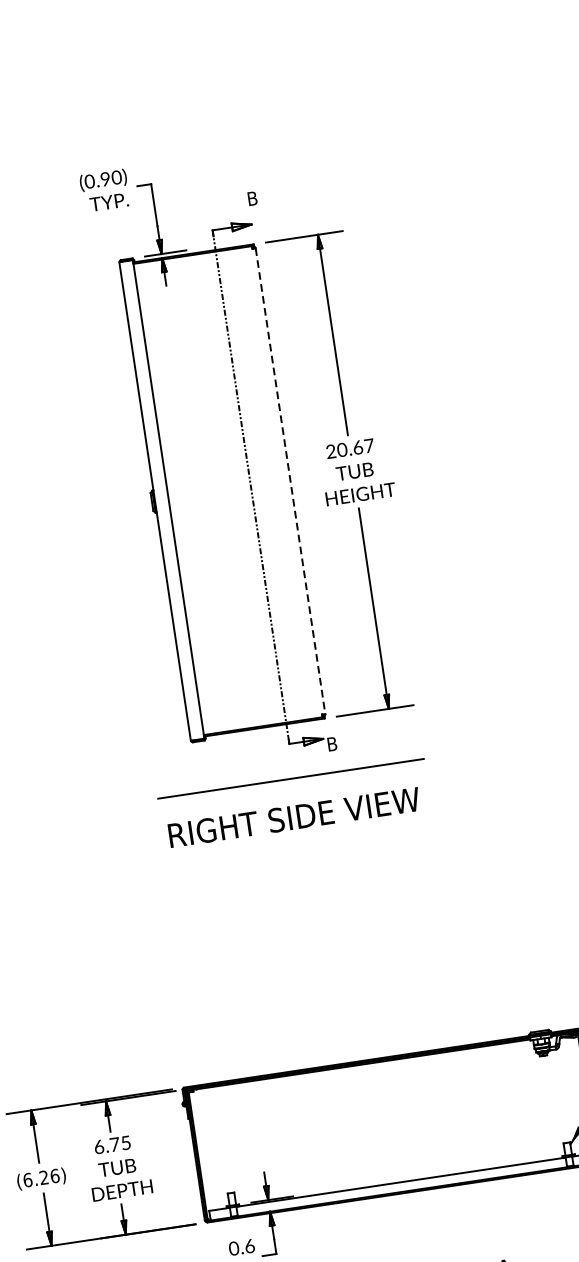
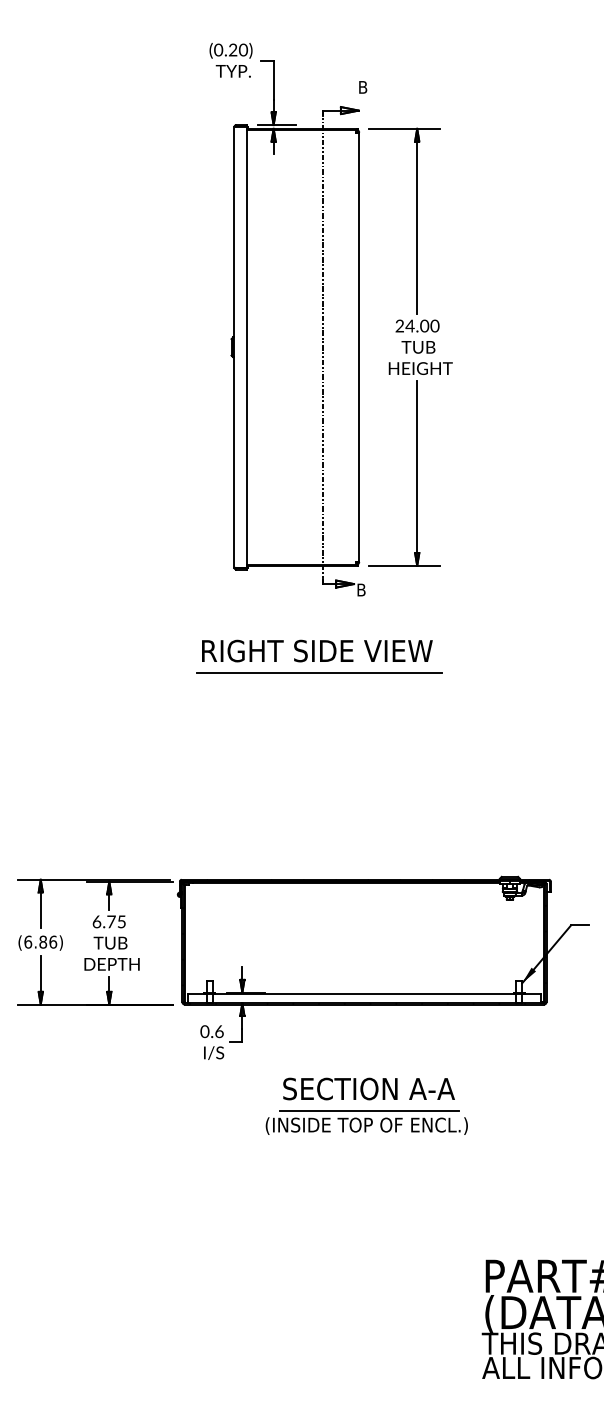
text: (105, 179) -> (233, 50), (0.90) -> (0.20)
text: (355, 447) -> (422, 325), 20.67 -> 24.00
line: (290, 481) -> (359, 347), dashed -> solid
line: (290, 778) -> (319, 672), moved
text: (44, 1176) -> (43, 941), (6.26) -> (6.86)

